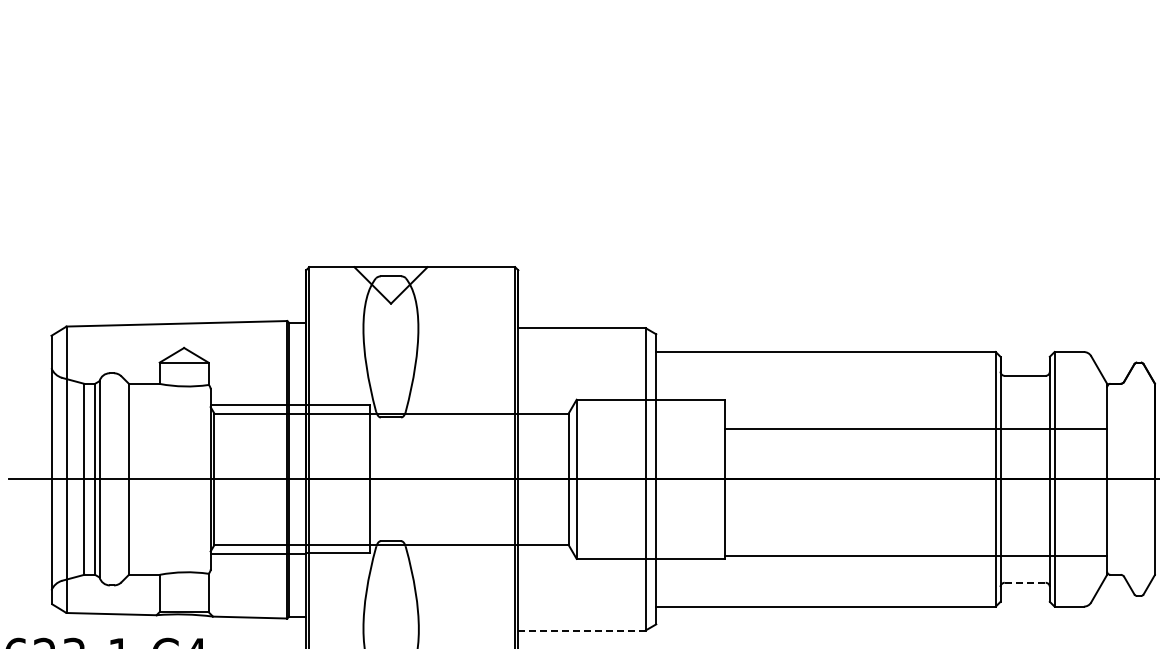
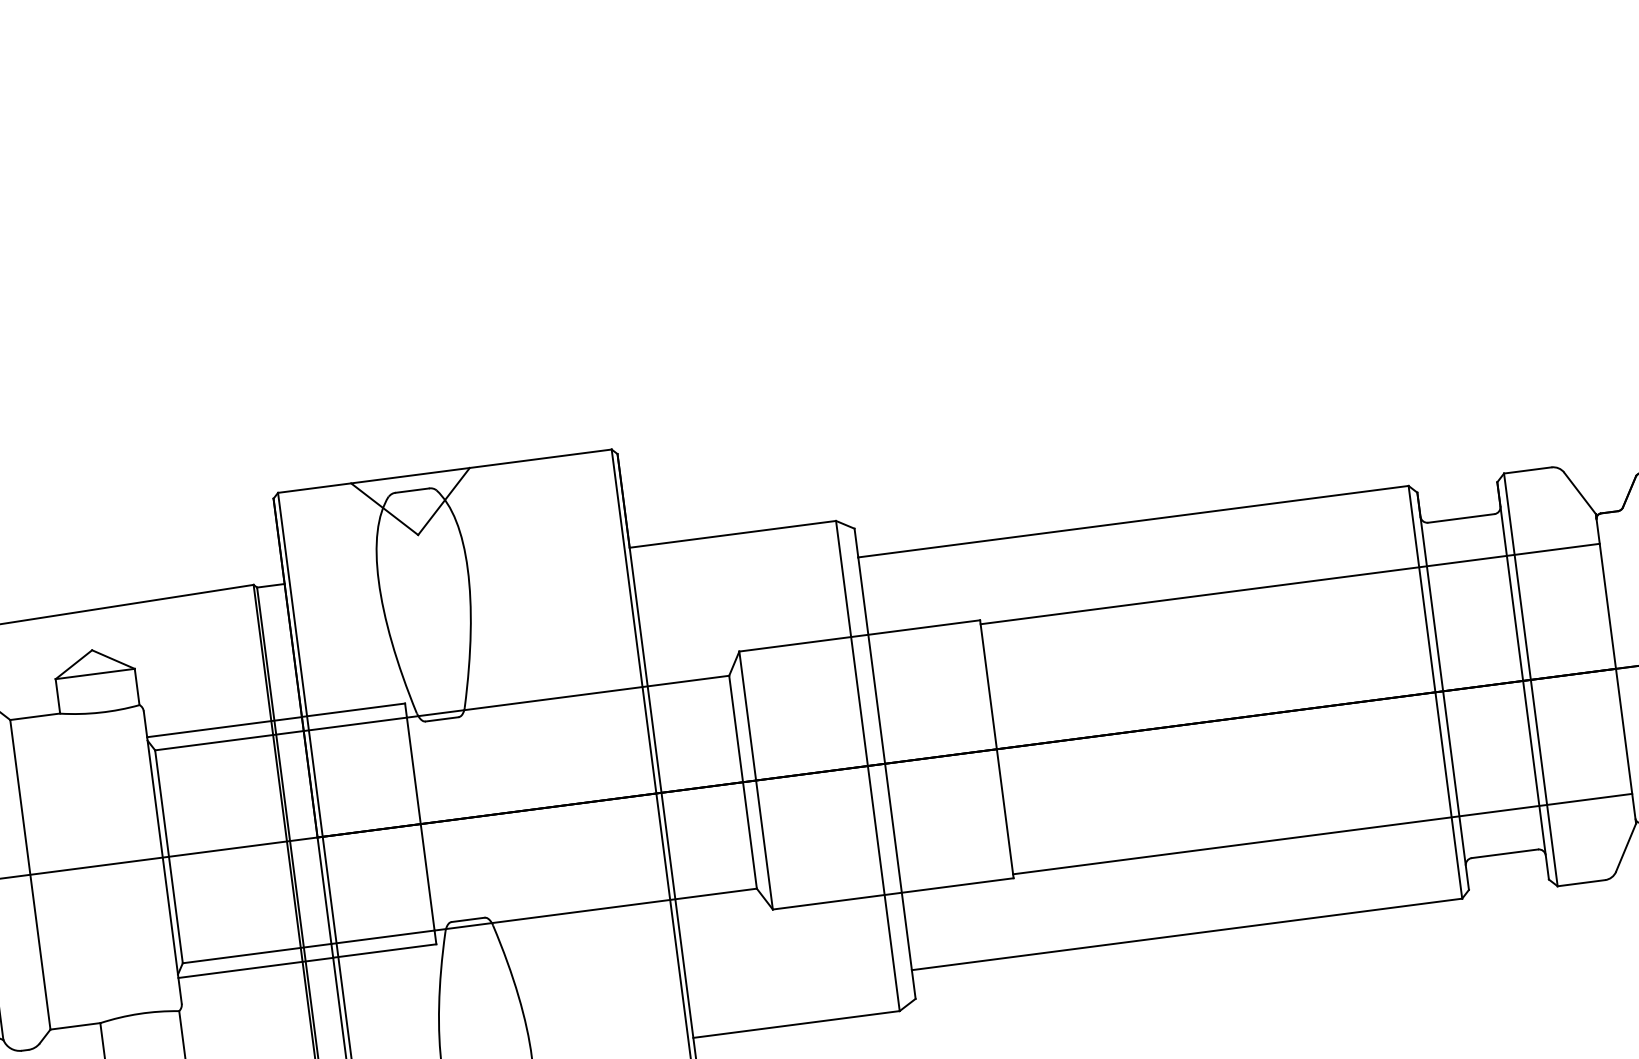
line: (916, 429) -> (1290, 584), moved
line: (1025, 582) -> (1505, 853), dashed -> solid
line: (581, 630) -> (795, 1024), dashed -> solid

